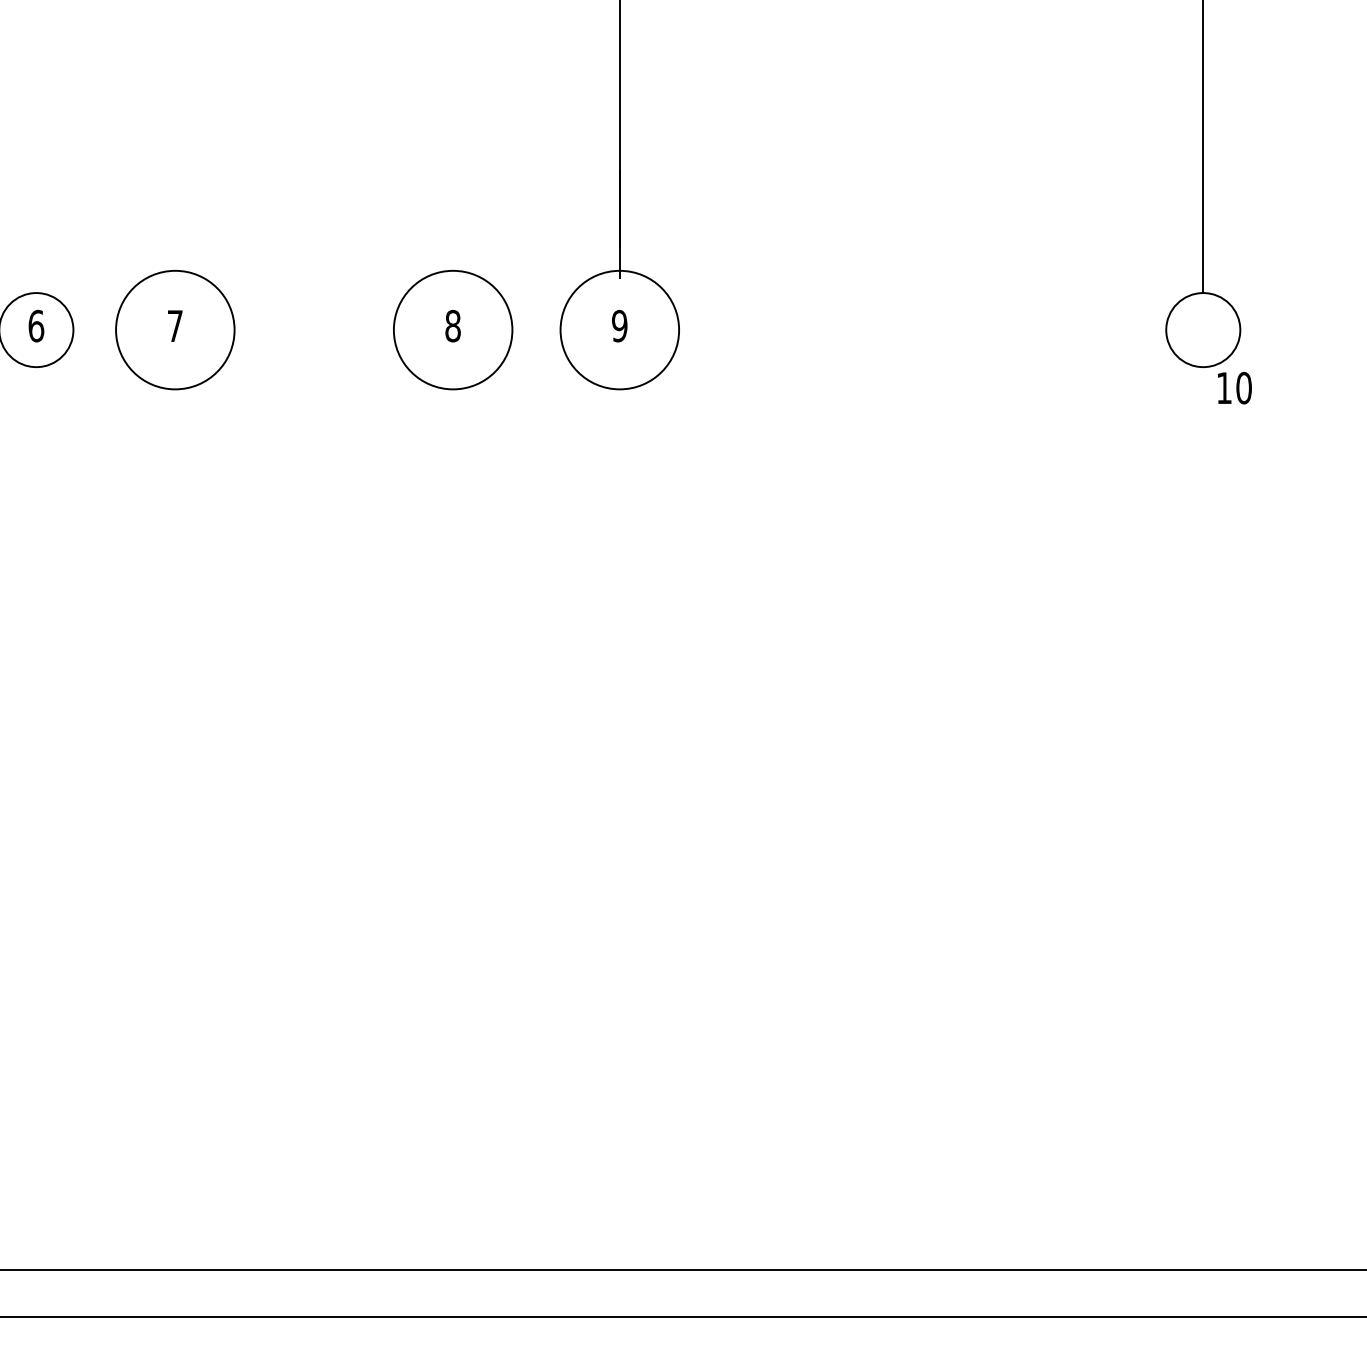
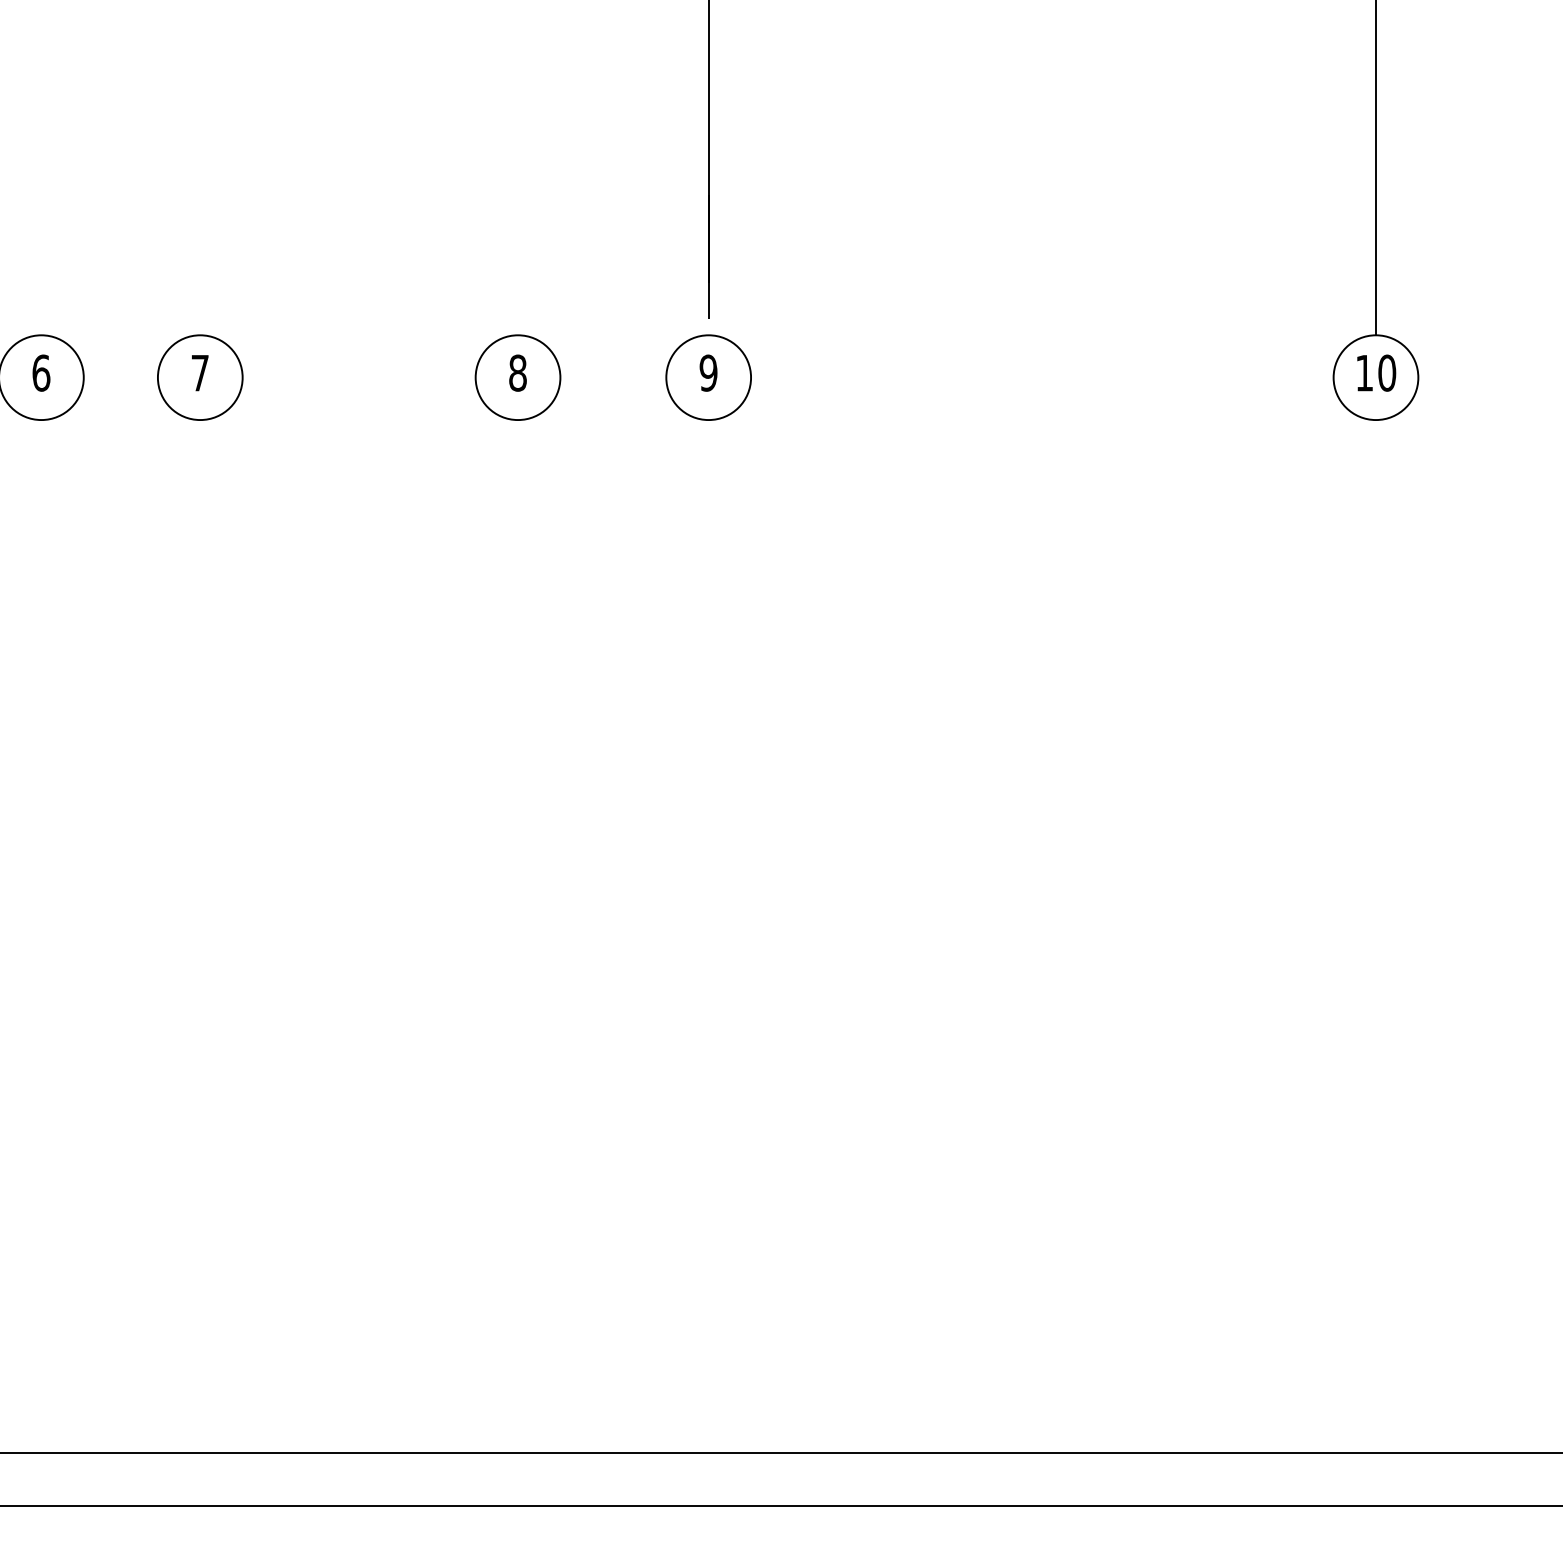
circle: (175, 330) -> (200, 378), size x0.62
circle: (453, 330) -> (518, 378), size x0.62
circle: (619, 330) -> (708, 378), size x0.62
text: (1234, 388) -> (1376, 373), moved

